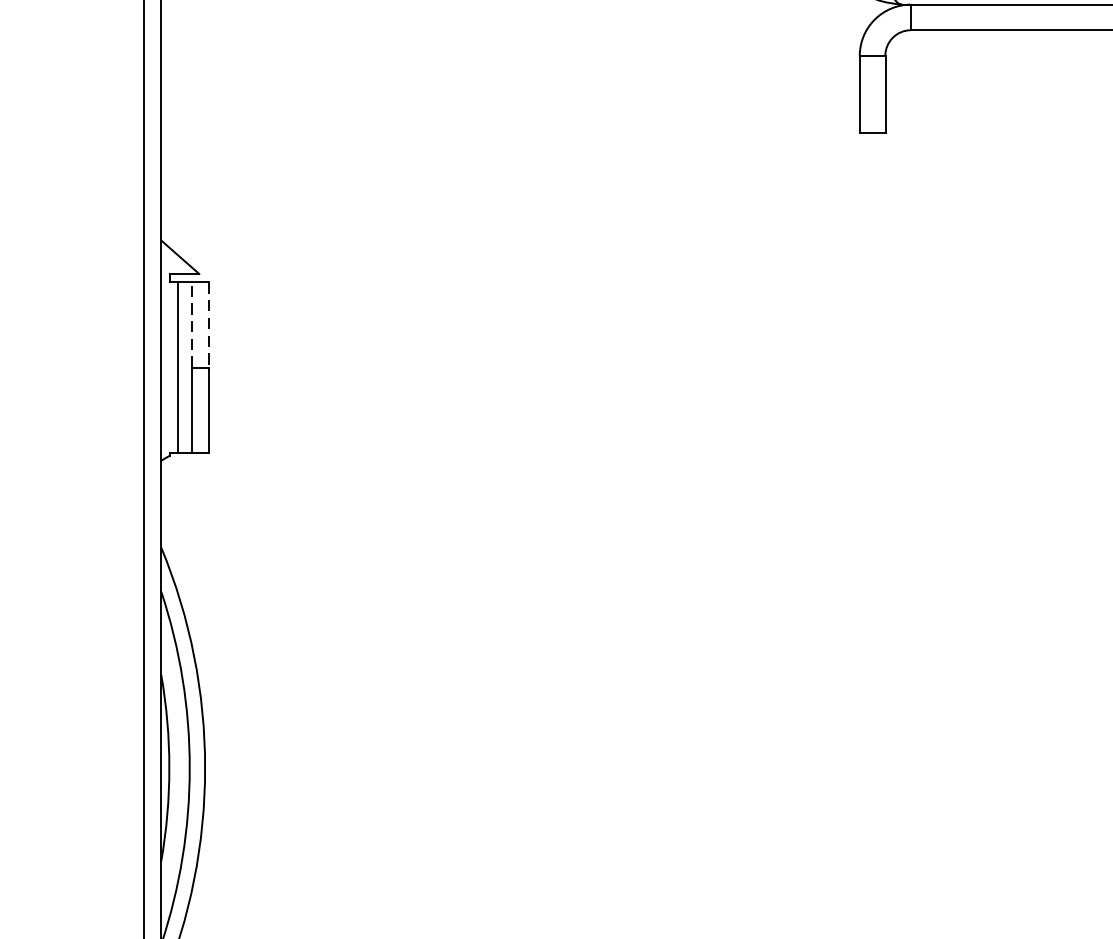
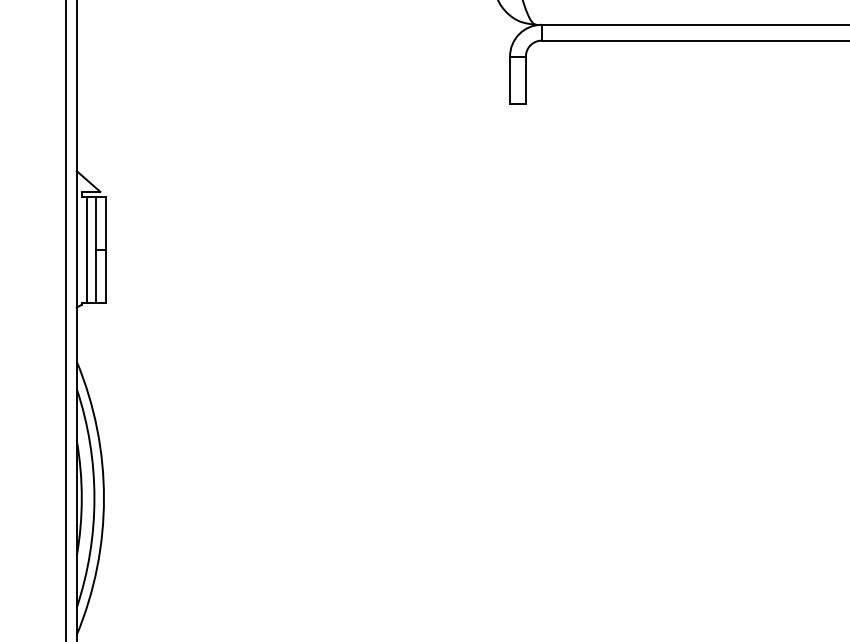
line: (191, 324) -> (95, 223), dashed -> solid
line: (209, 326) -> (106, 224), dashed -> solid

